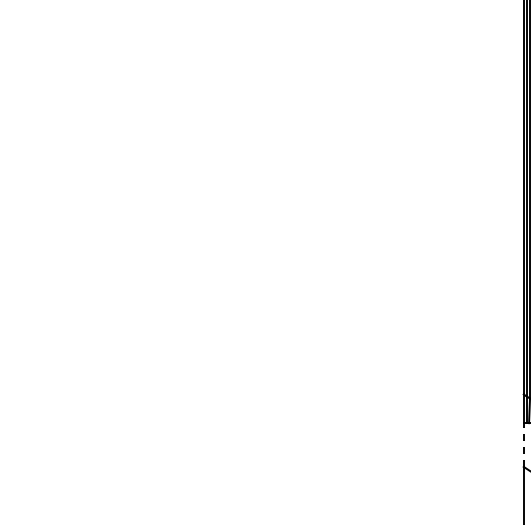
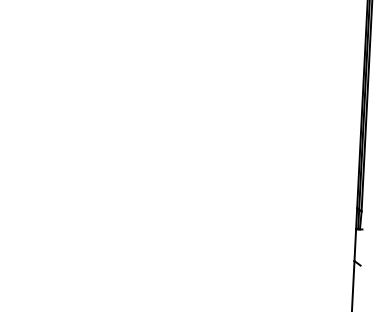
line: (523, 445) -> (355, 245), dashed -> solid

